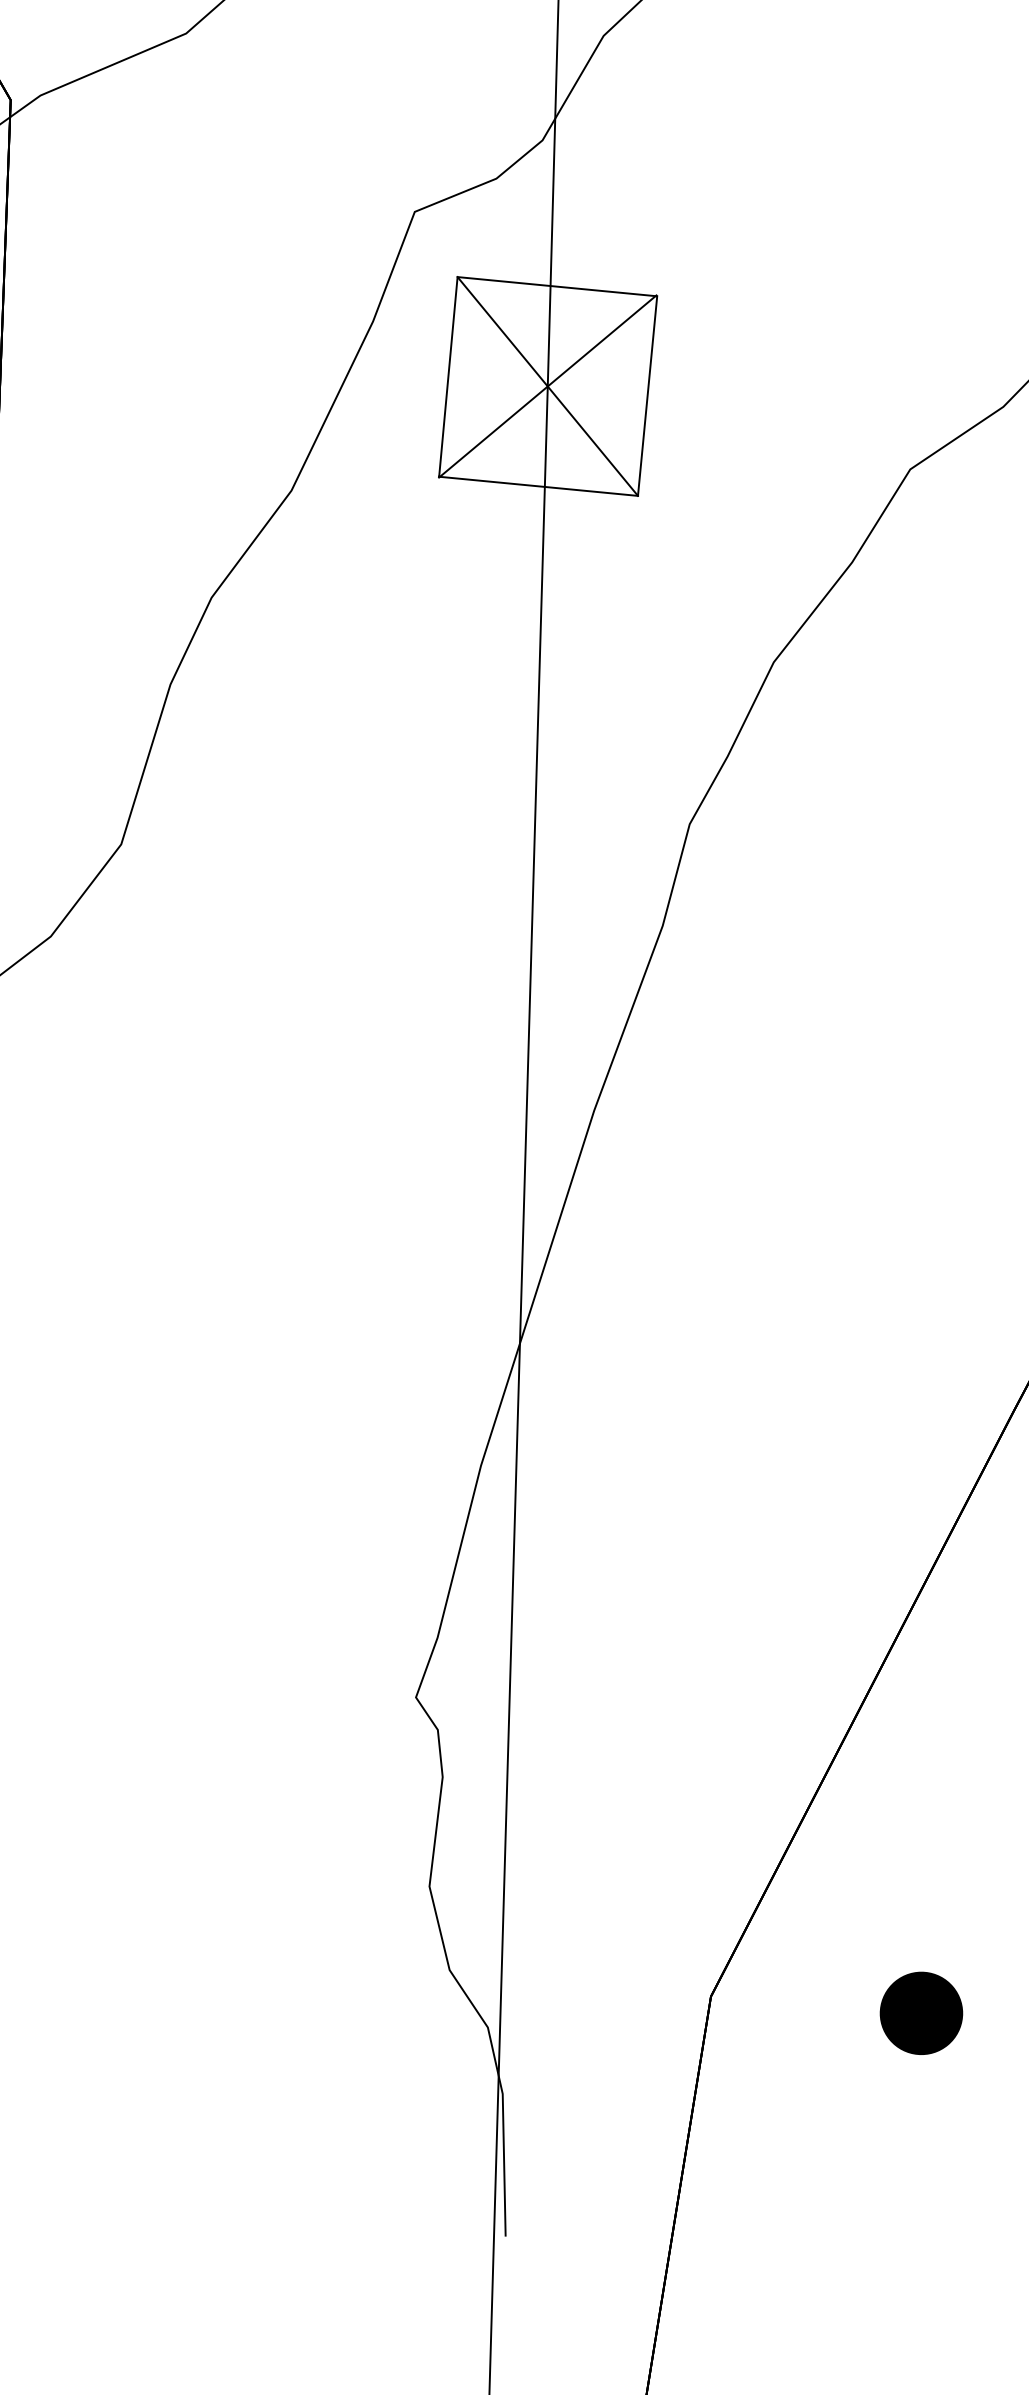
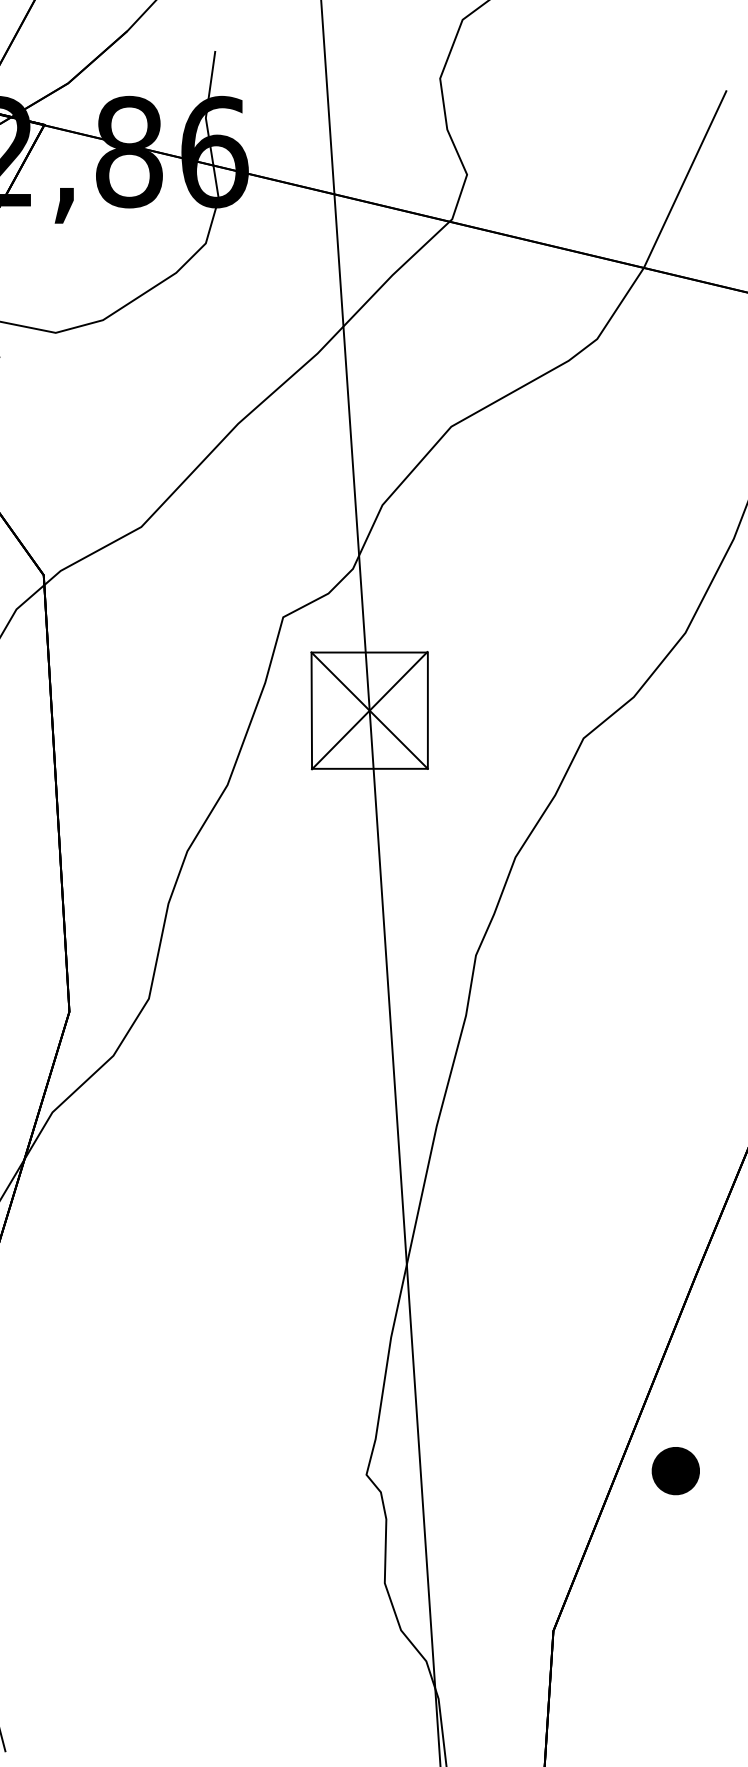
part: (920, 2014) -> (675, 1471), moved

